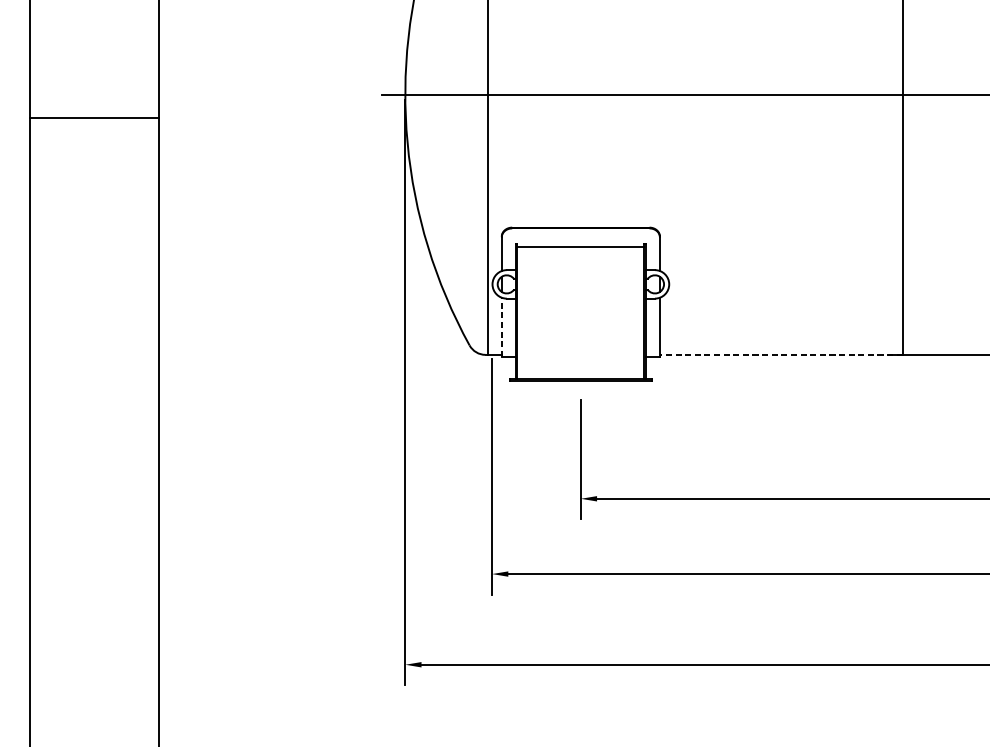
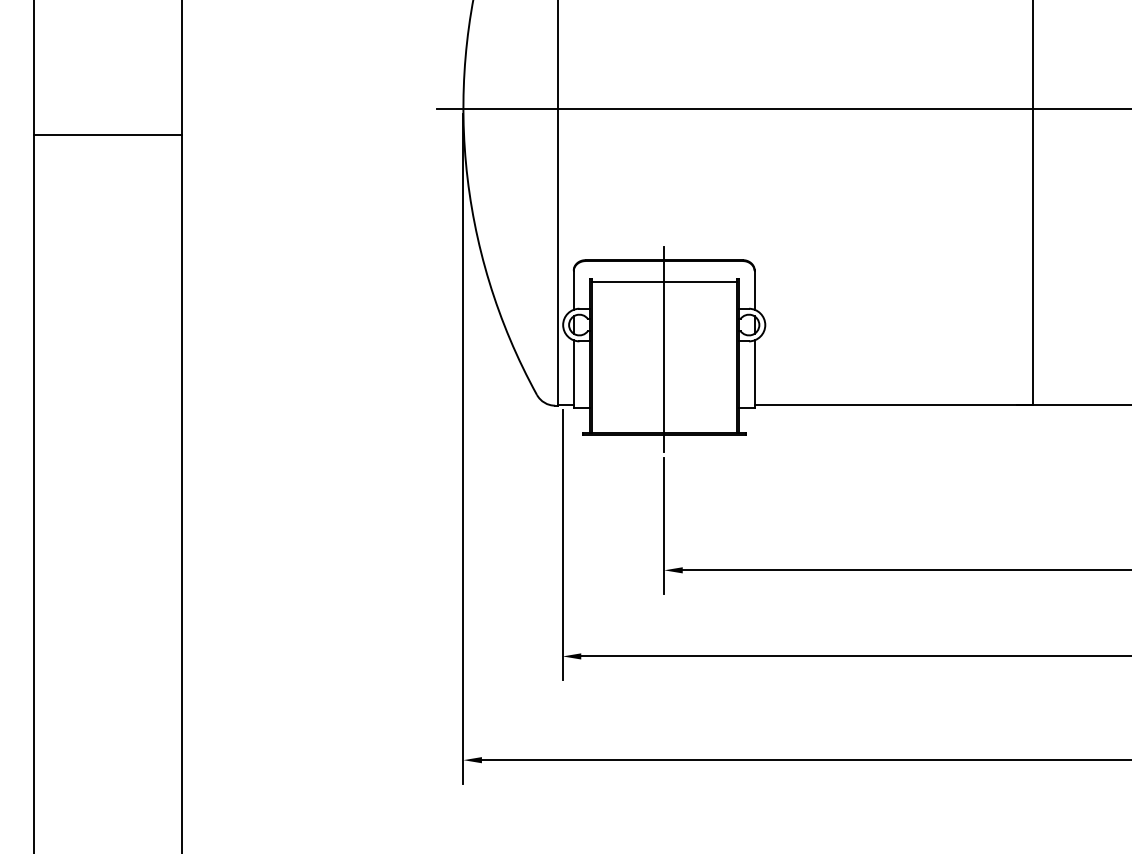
line: (581, 304) -> (664, 348), added
line: (501, 327) -> (573, 374), dashed -> solid
line: (781, 354) -> (893, 405), dashed -> solid

